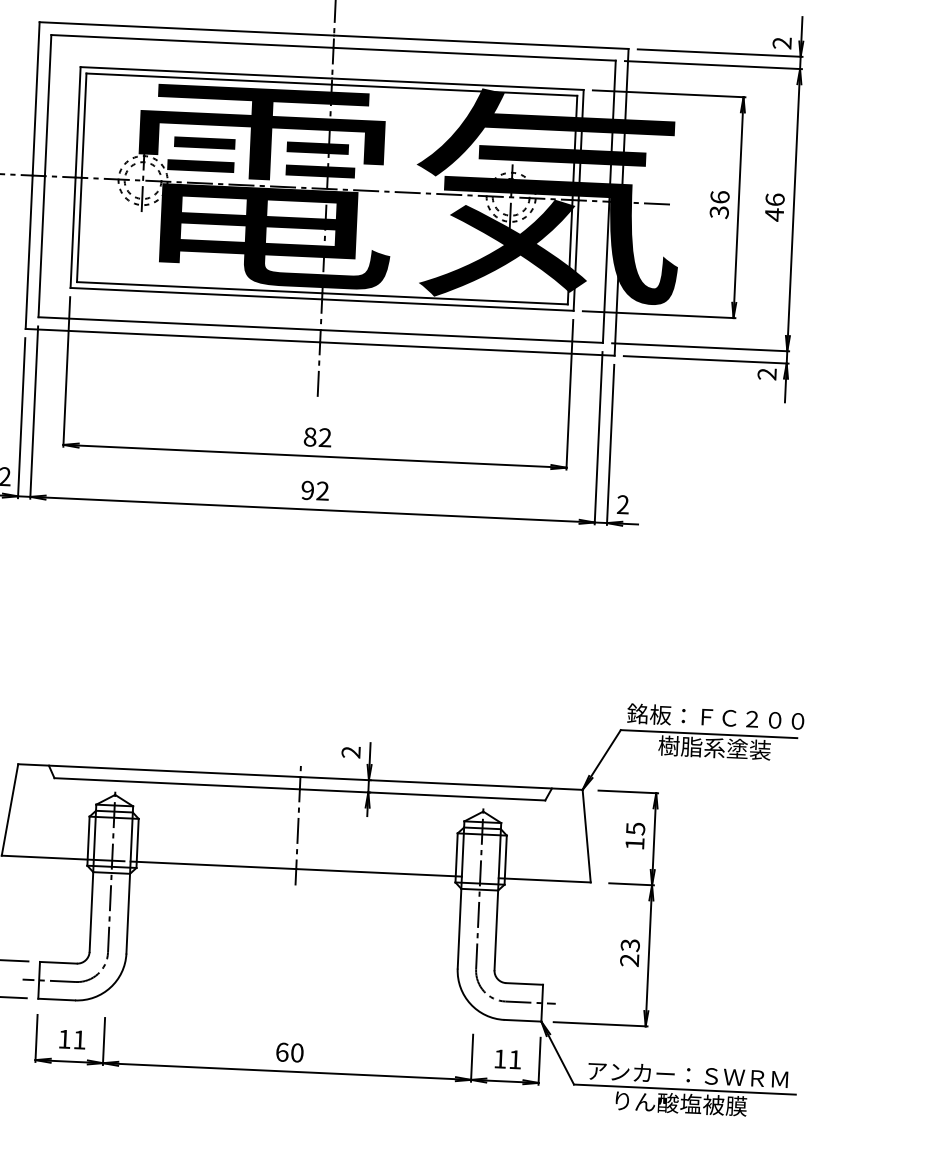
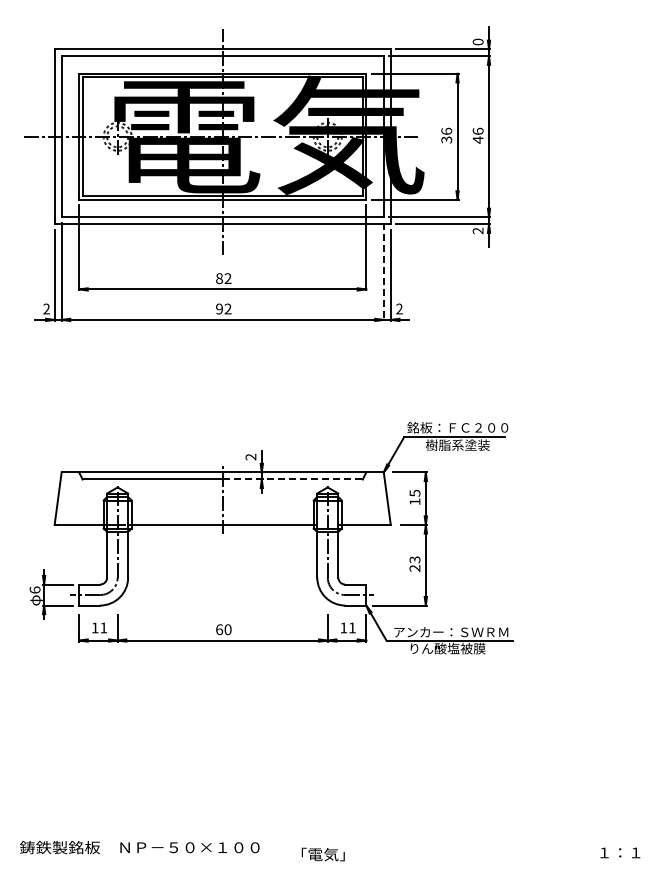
text: (781, 42) -> (477, 41), 2 -> 0
line: (598, 439) -> (383, 272), solid -> dashed
line: (423, 794) -> (293, 479), solid -> dashed

